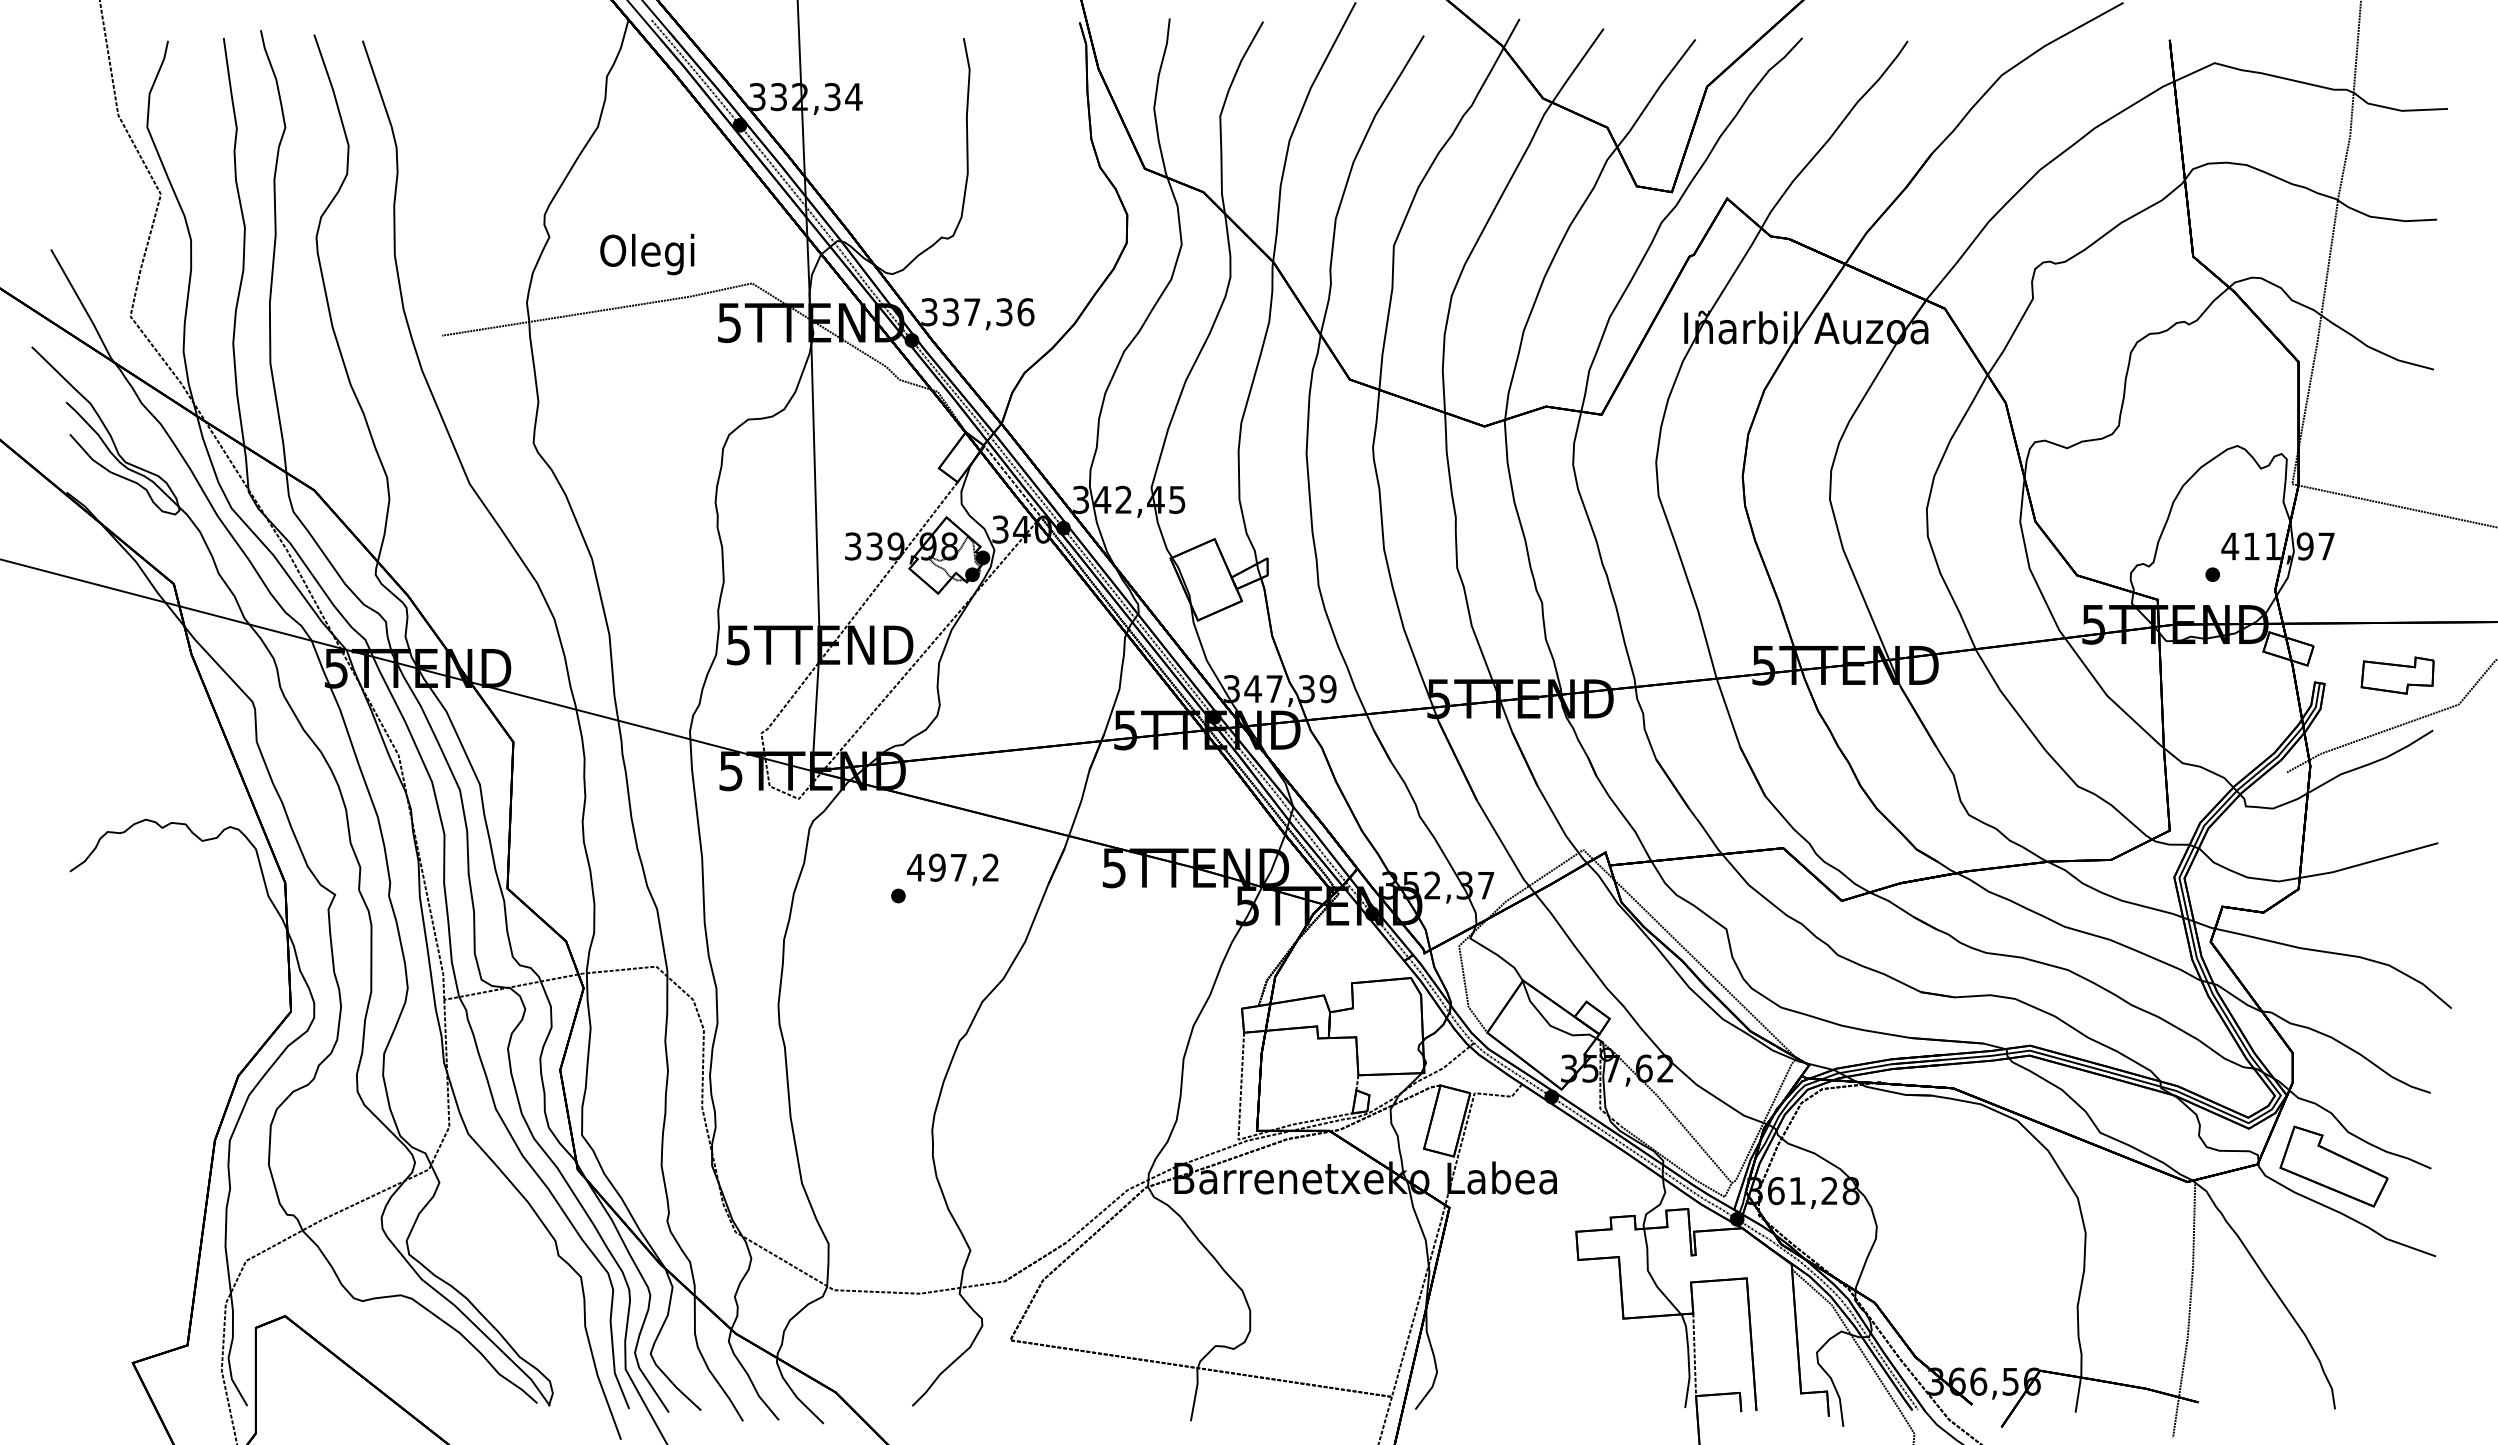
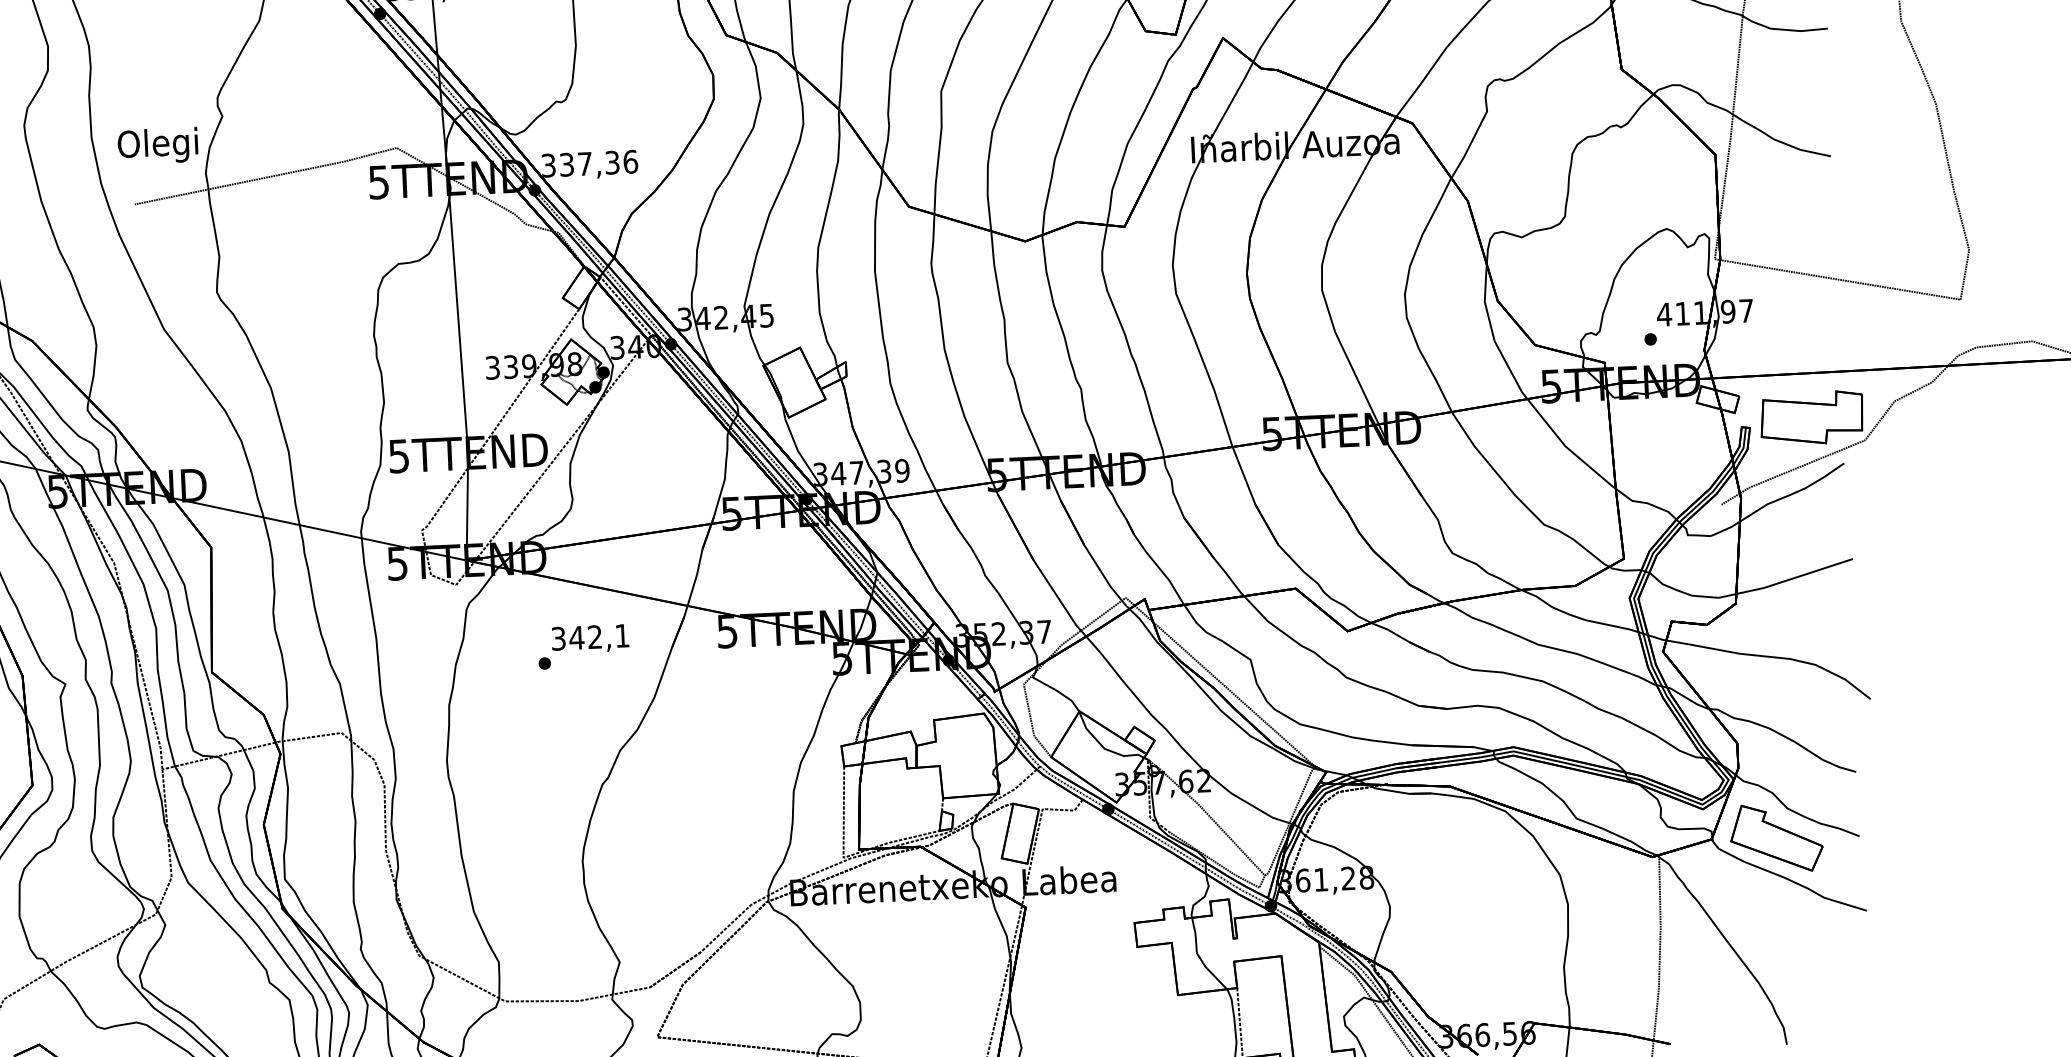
text: (647, 254) -> (158, 146), moved
part: (2397, 675) -> (1811, 418), size x1.67
text: (952, 867) -> (589, 637), 497,2 -> 342,1

